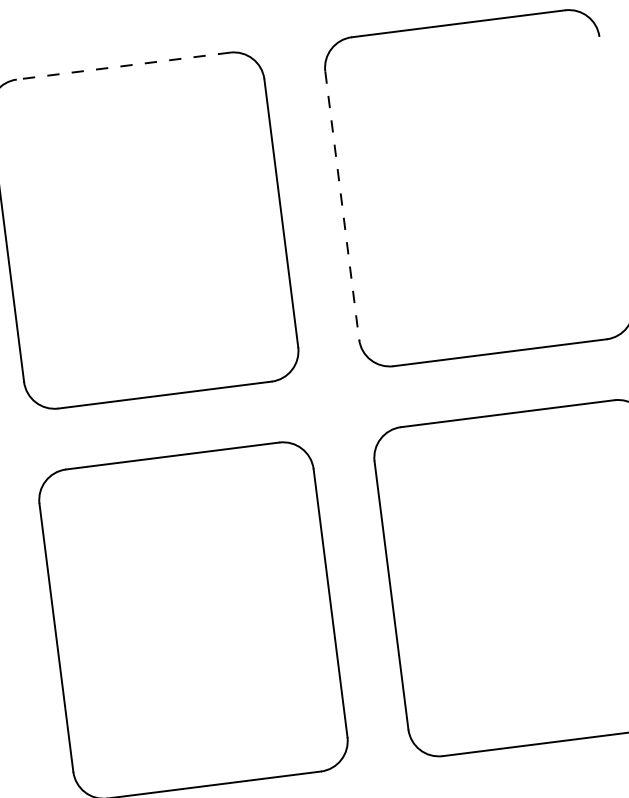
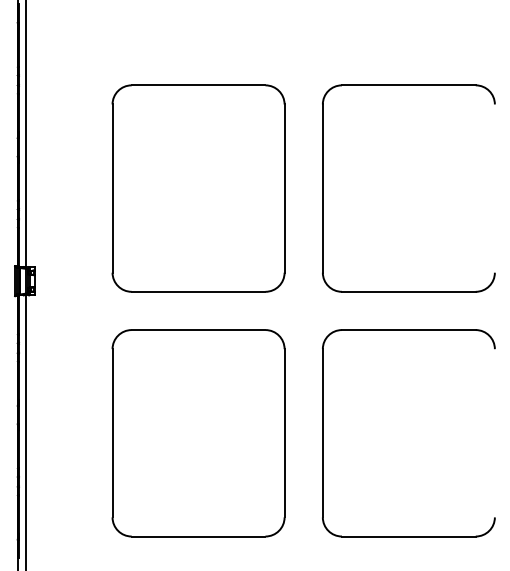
line: (123, 66) -> (198, 85), dashed -> solid
line: (341, 207) -> (322, 189), dashed -> solid

